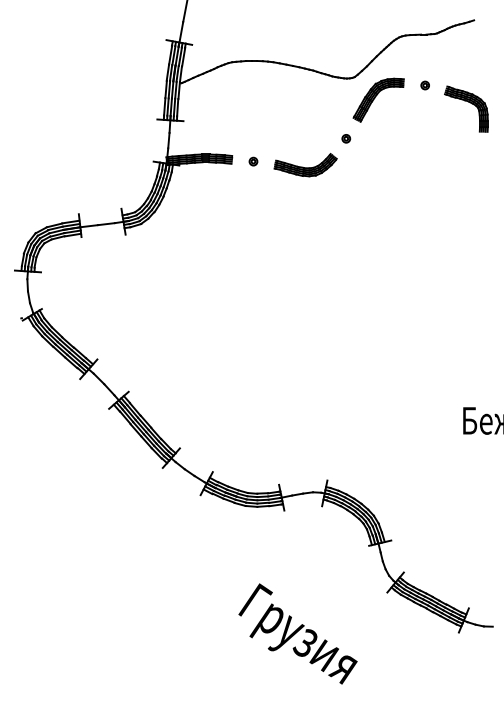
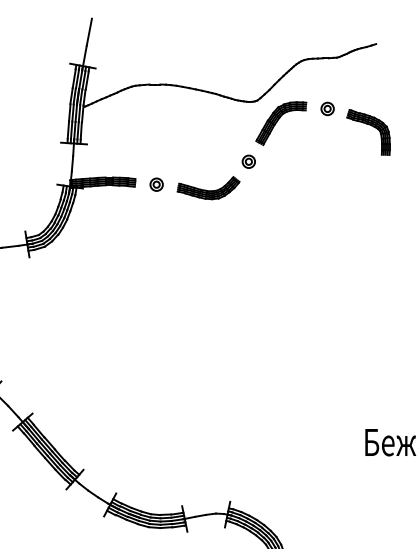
part: (424, 85) -> (326, 108), size x1.6
part: (346, 138) -> (249, 161), size x1.6
part: (253, 161) -> (156, 184), size x1.6

